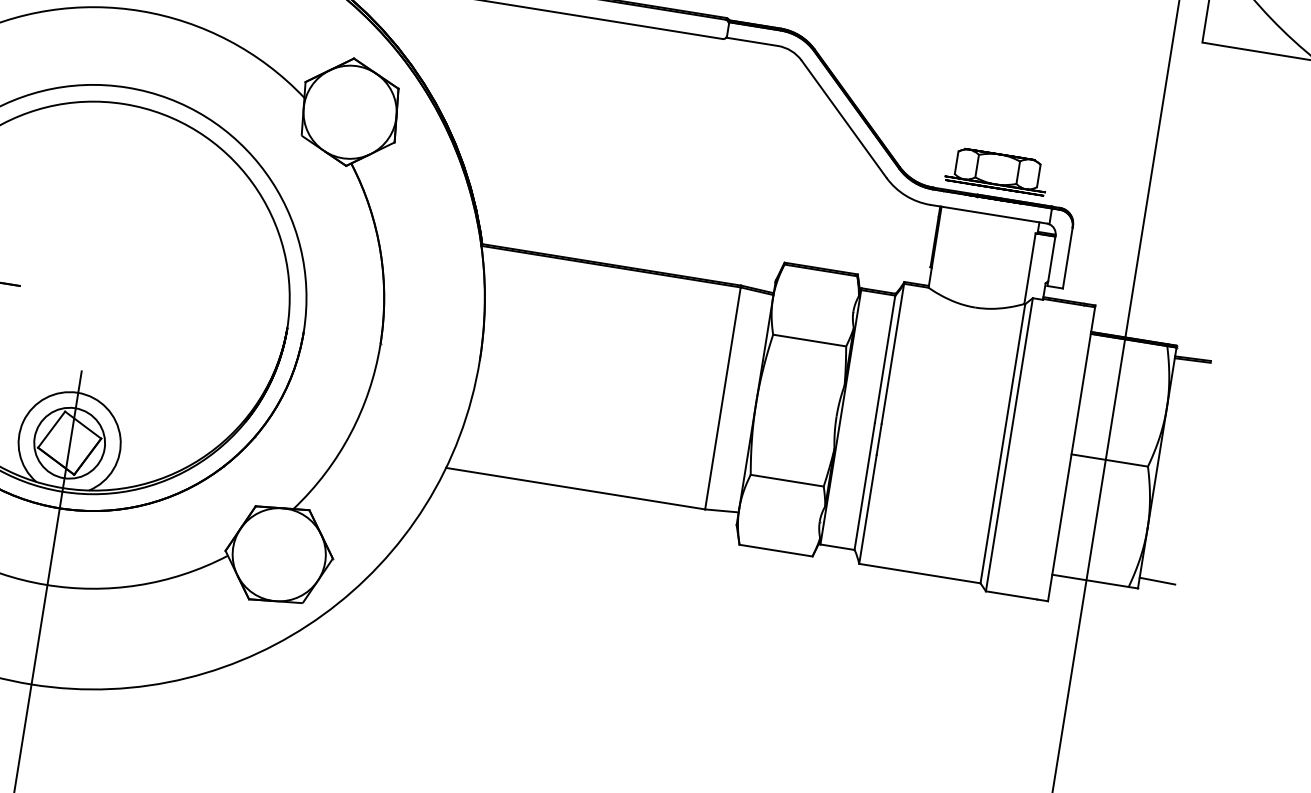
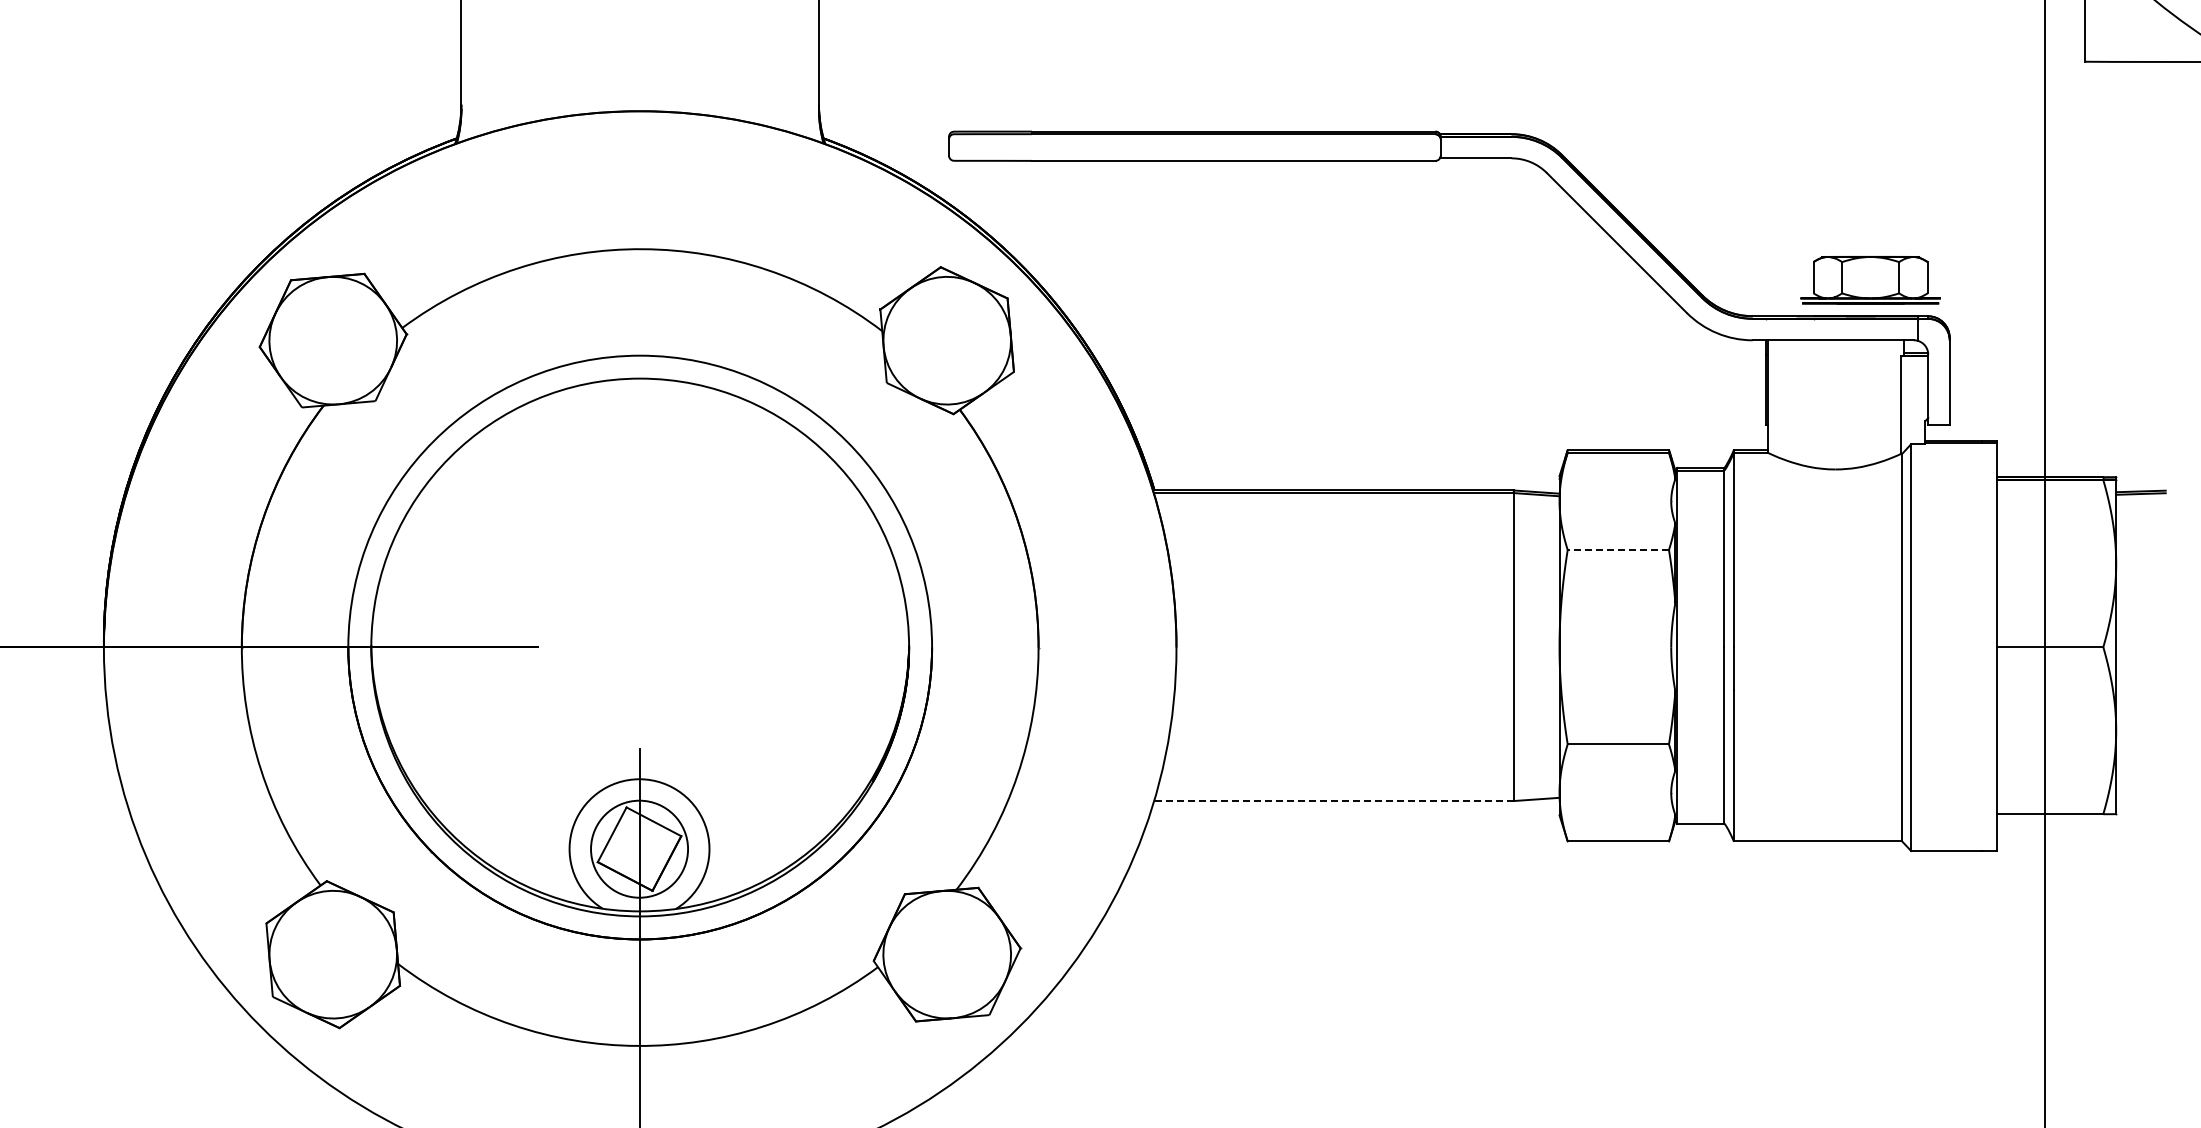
part: (997, 171) -> (1870, 280), moved
line: (809, 340) -> (1618, 549), solid -> dashed
line: (575, 488) -> (1333, 801), solid -> dashed
line: (1157, 580) -> (2140, 799), removed

